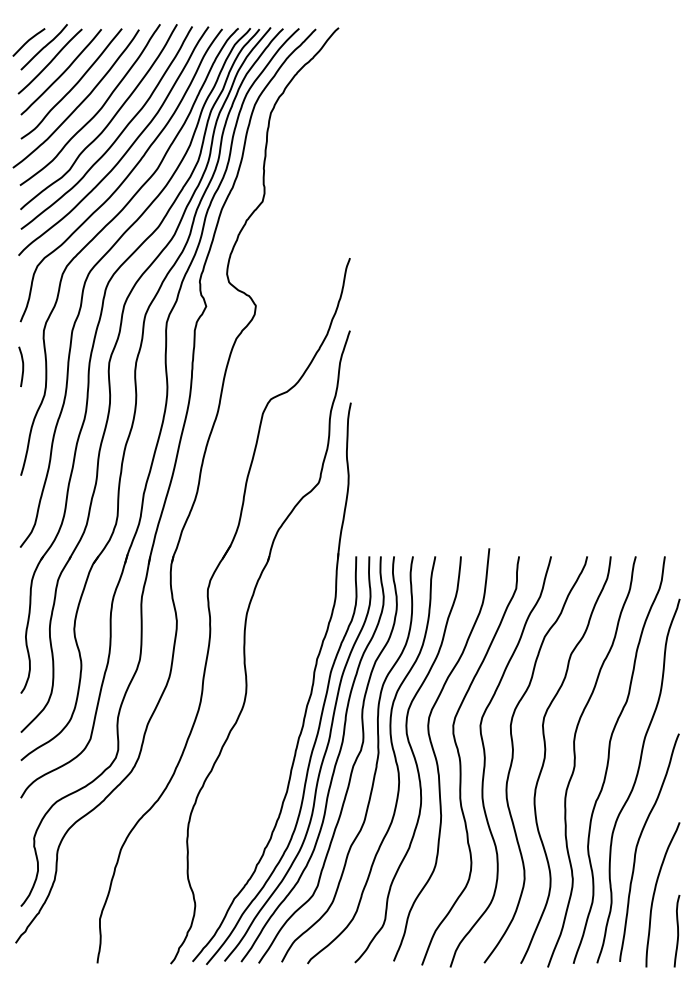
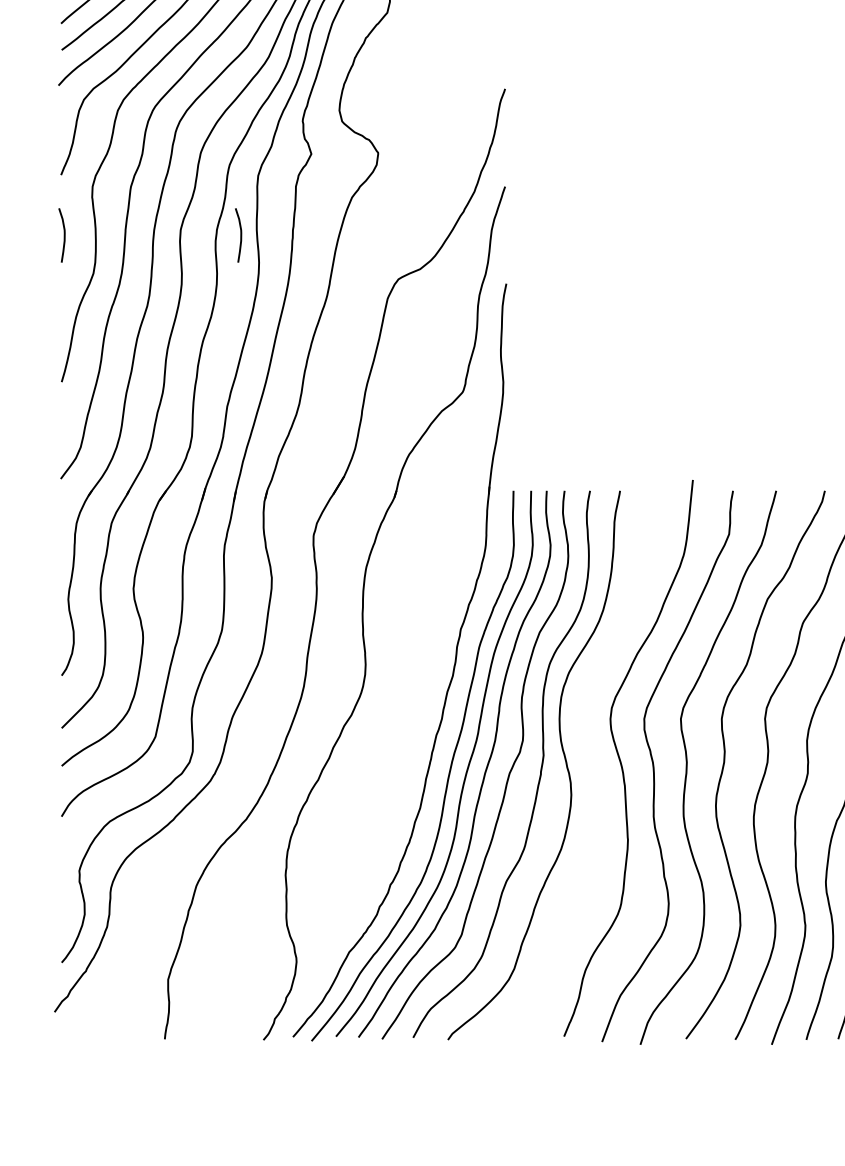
curve: (153, 366) -> (240, 234), added
curve: (413, 757) -> (590, 761), removed

